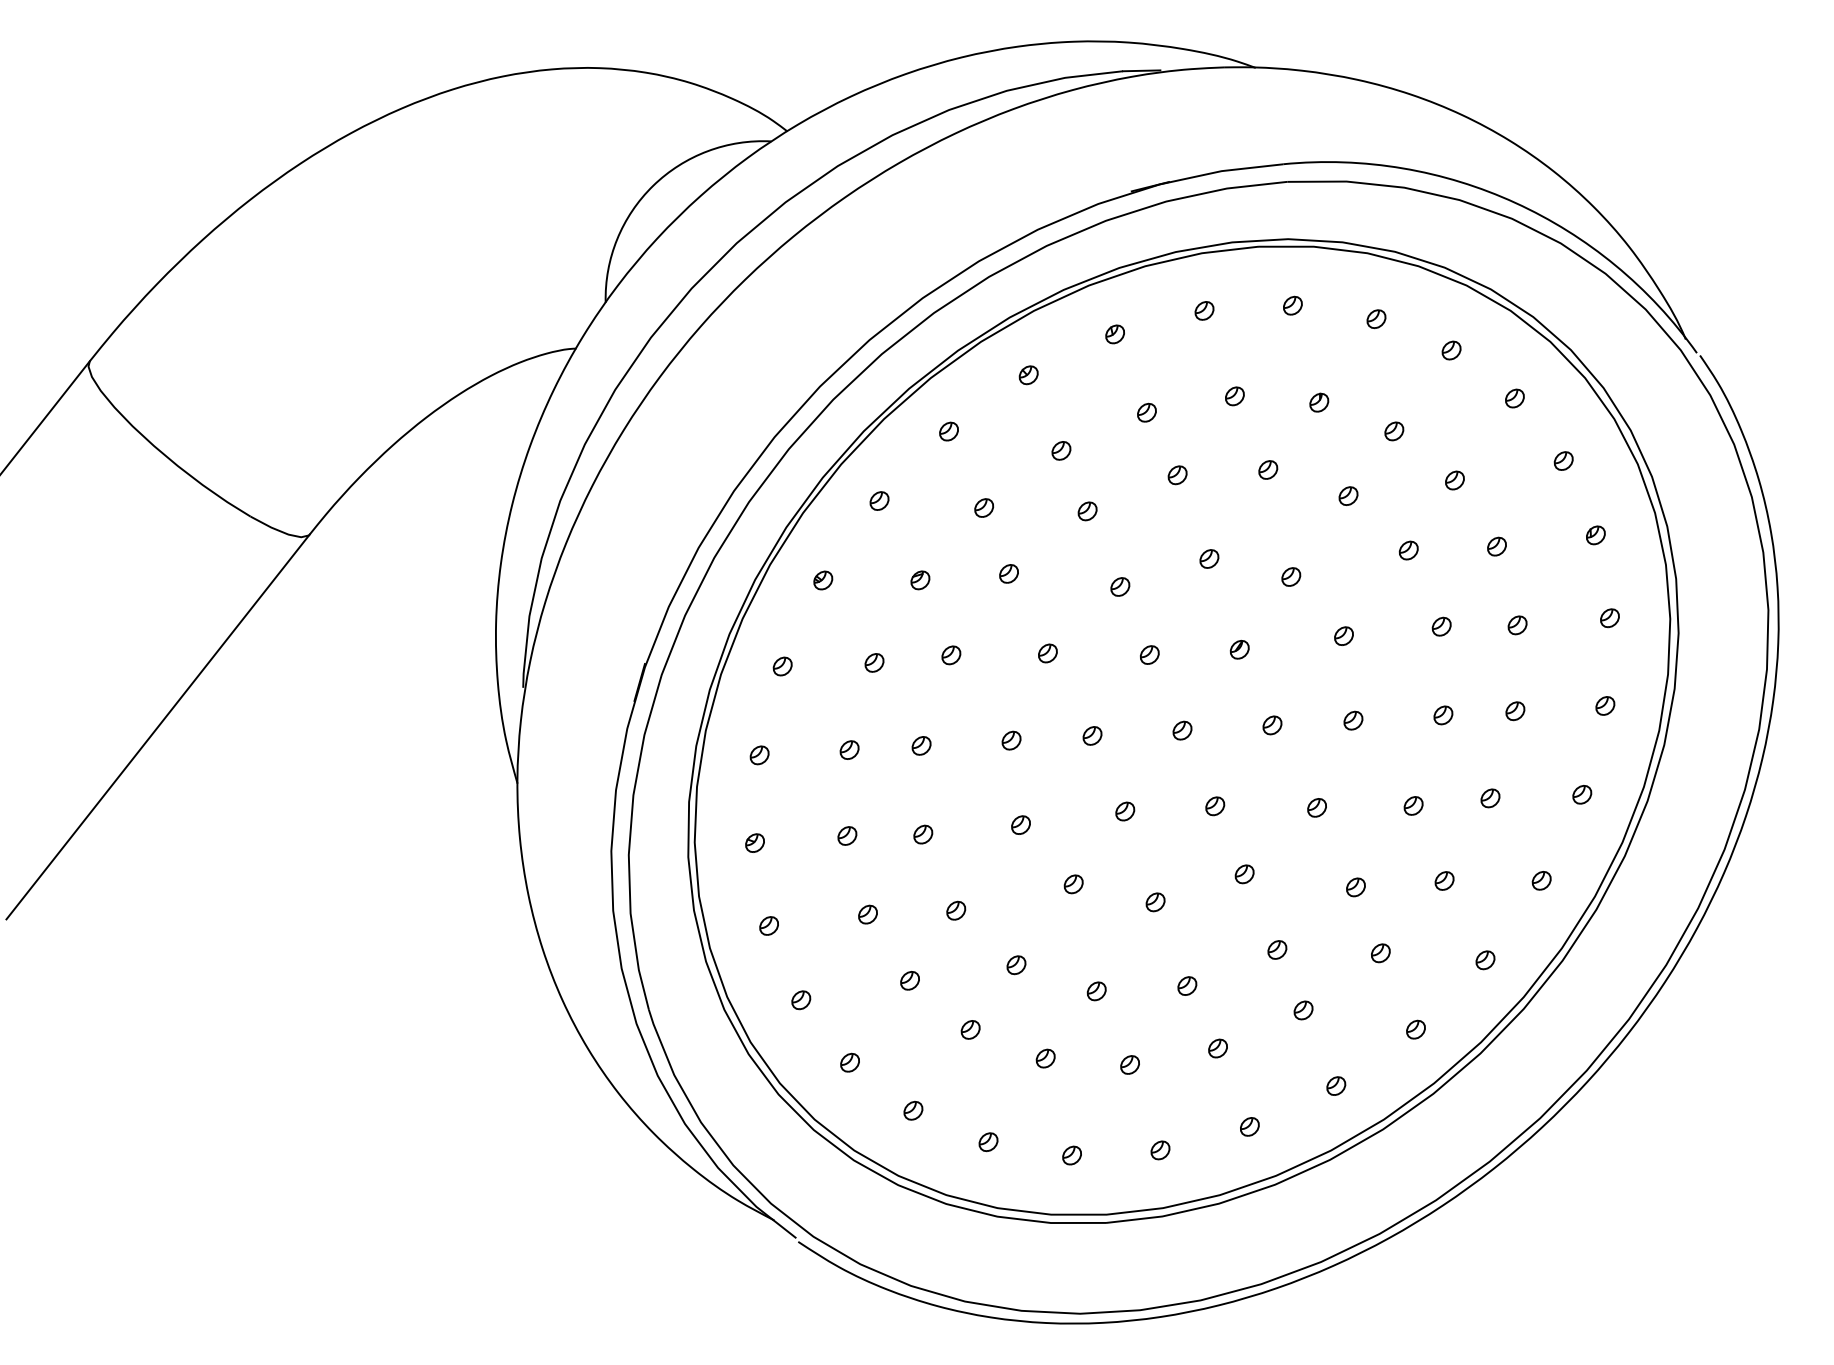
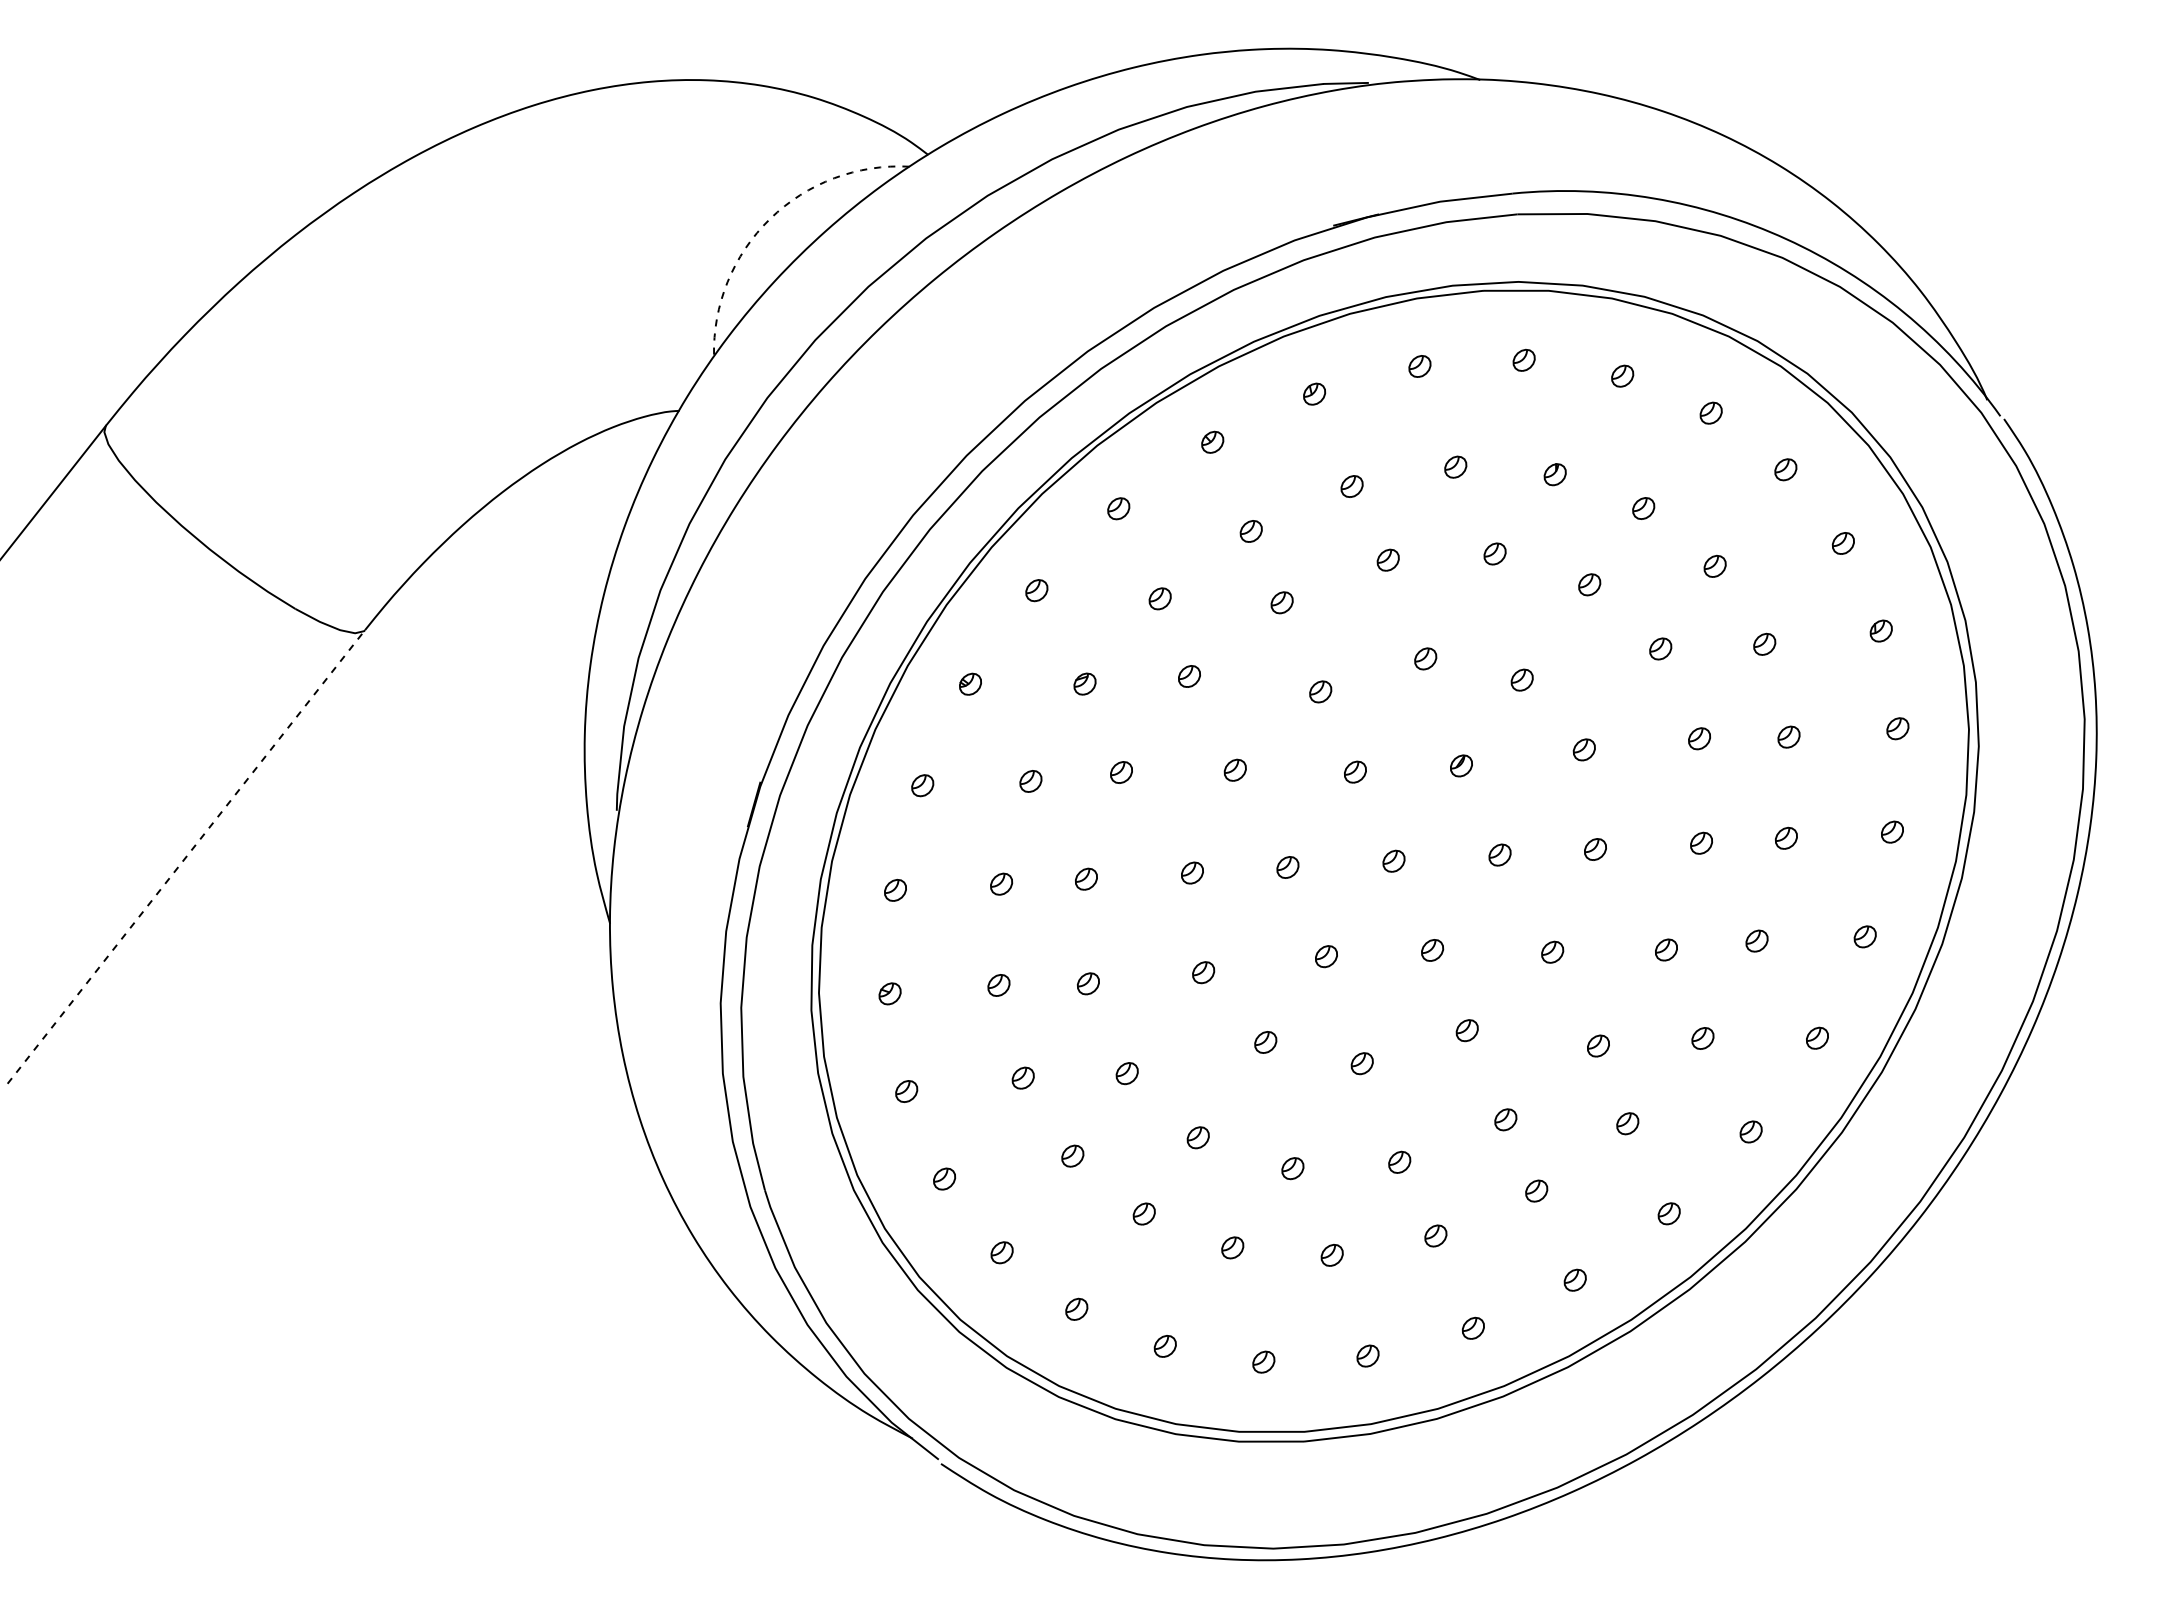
arc: (653, 185) -> (770, 218), solid -> dashed
line: (158, 726) -> (186, 856), solid -> dashed

